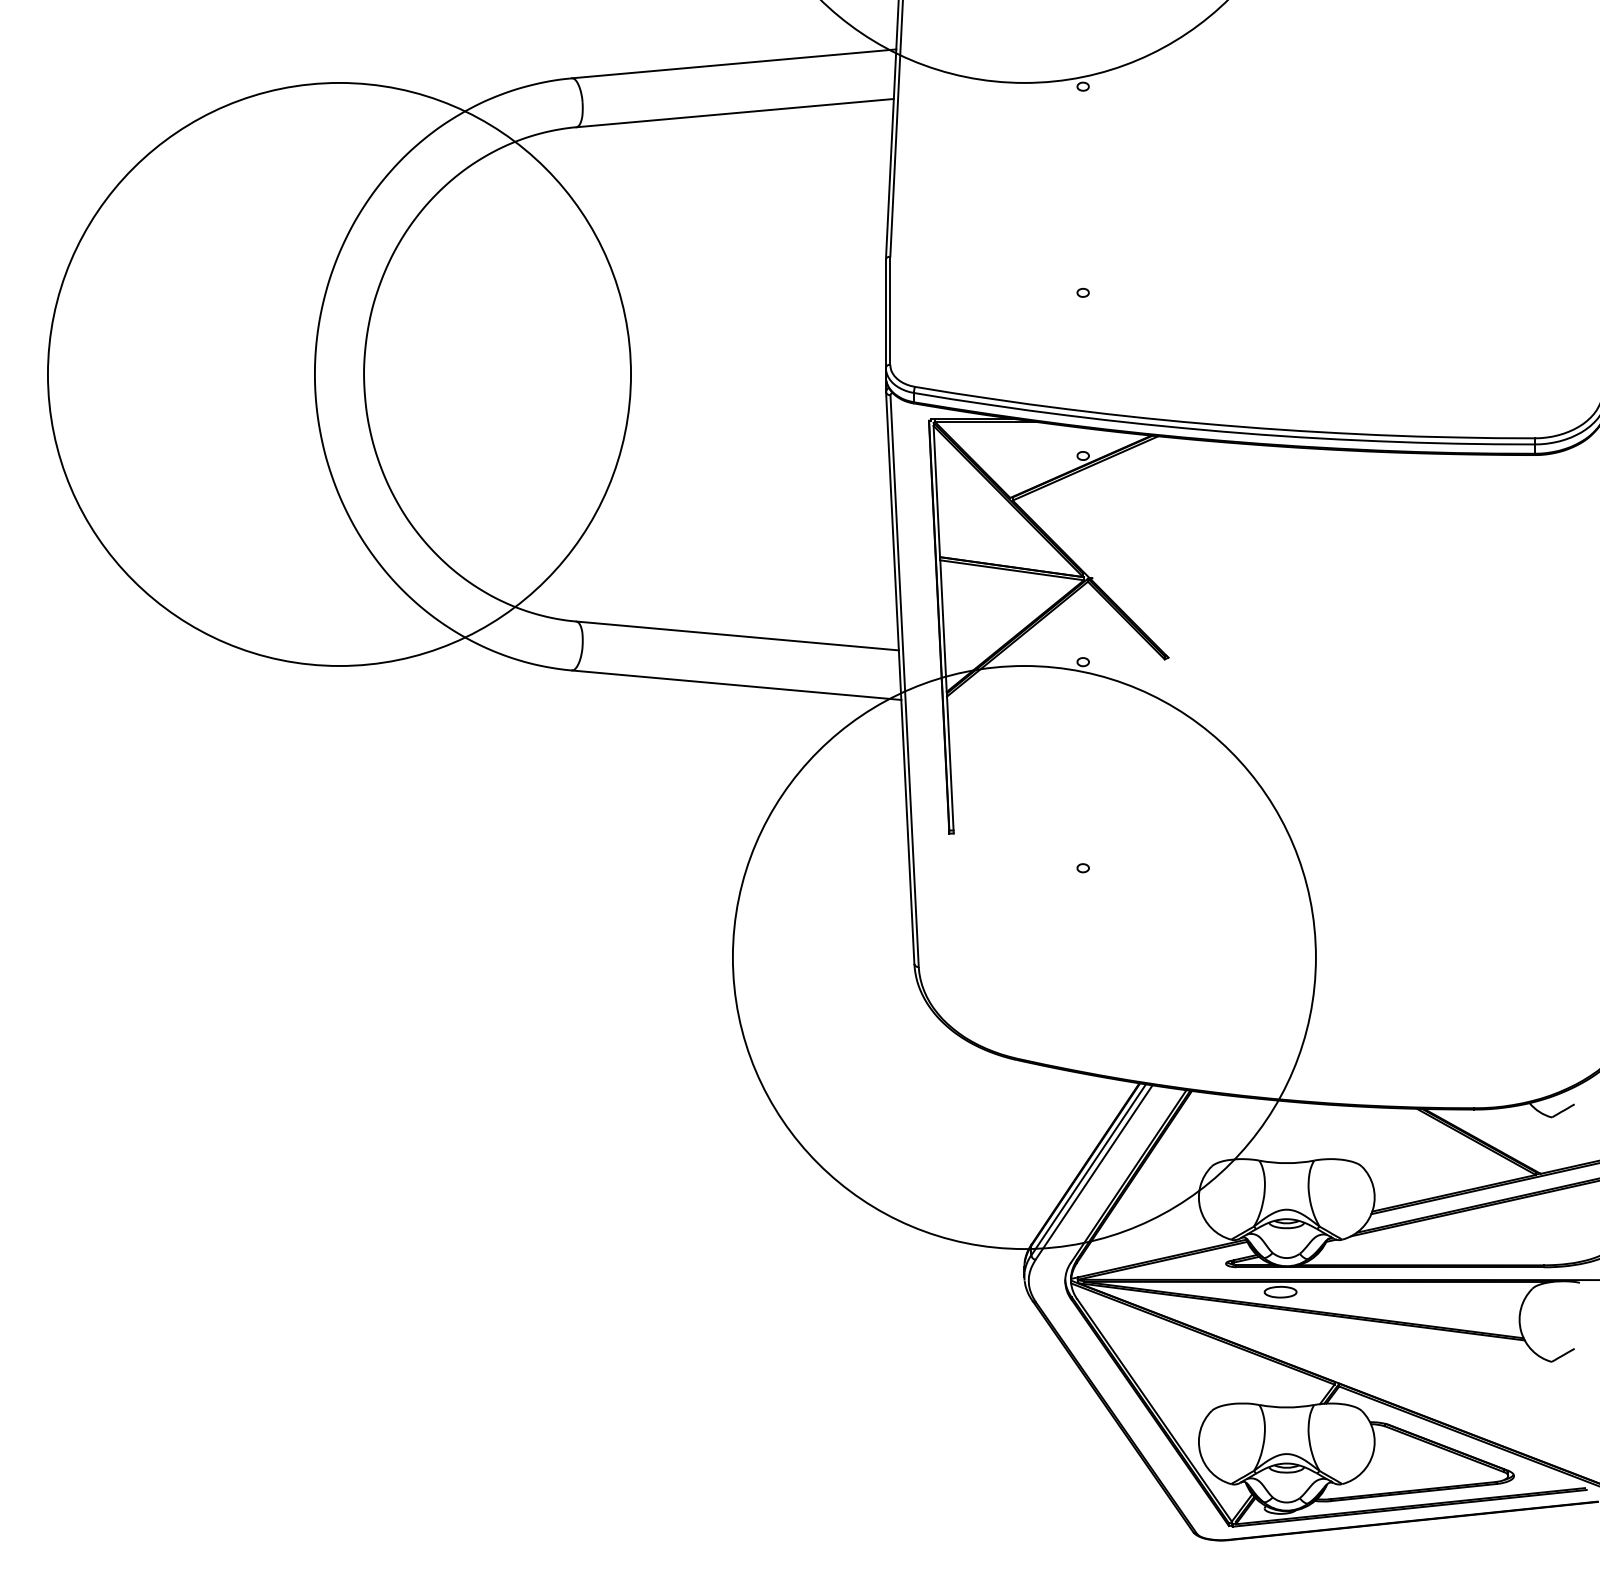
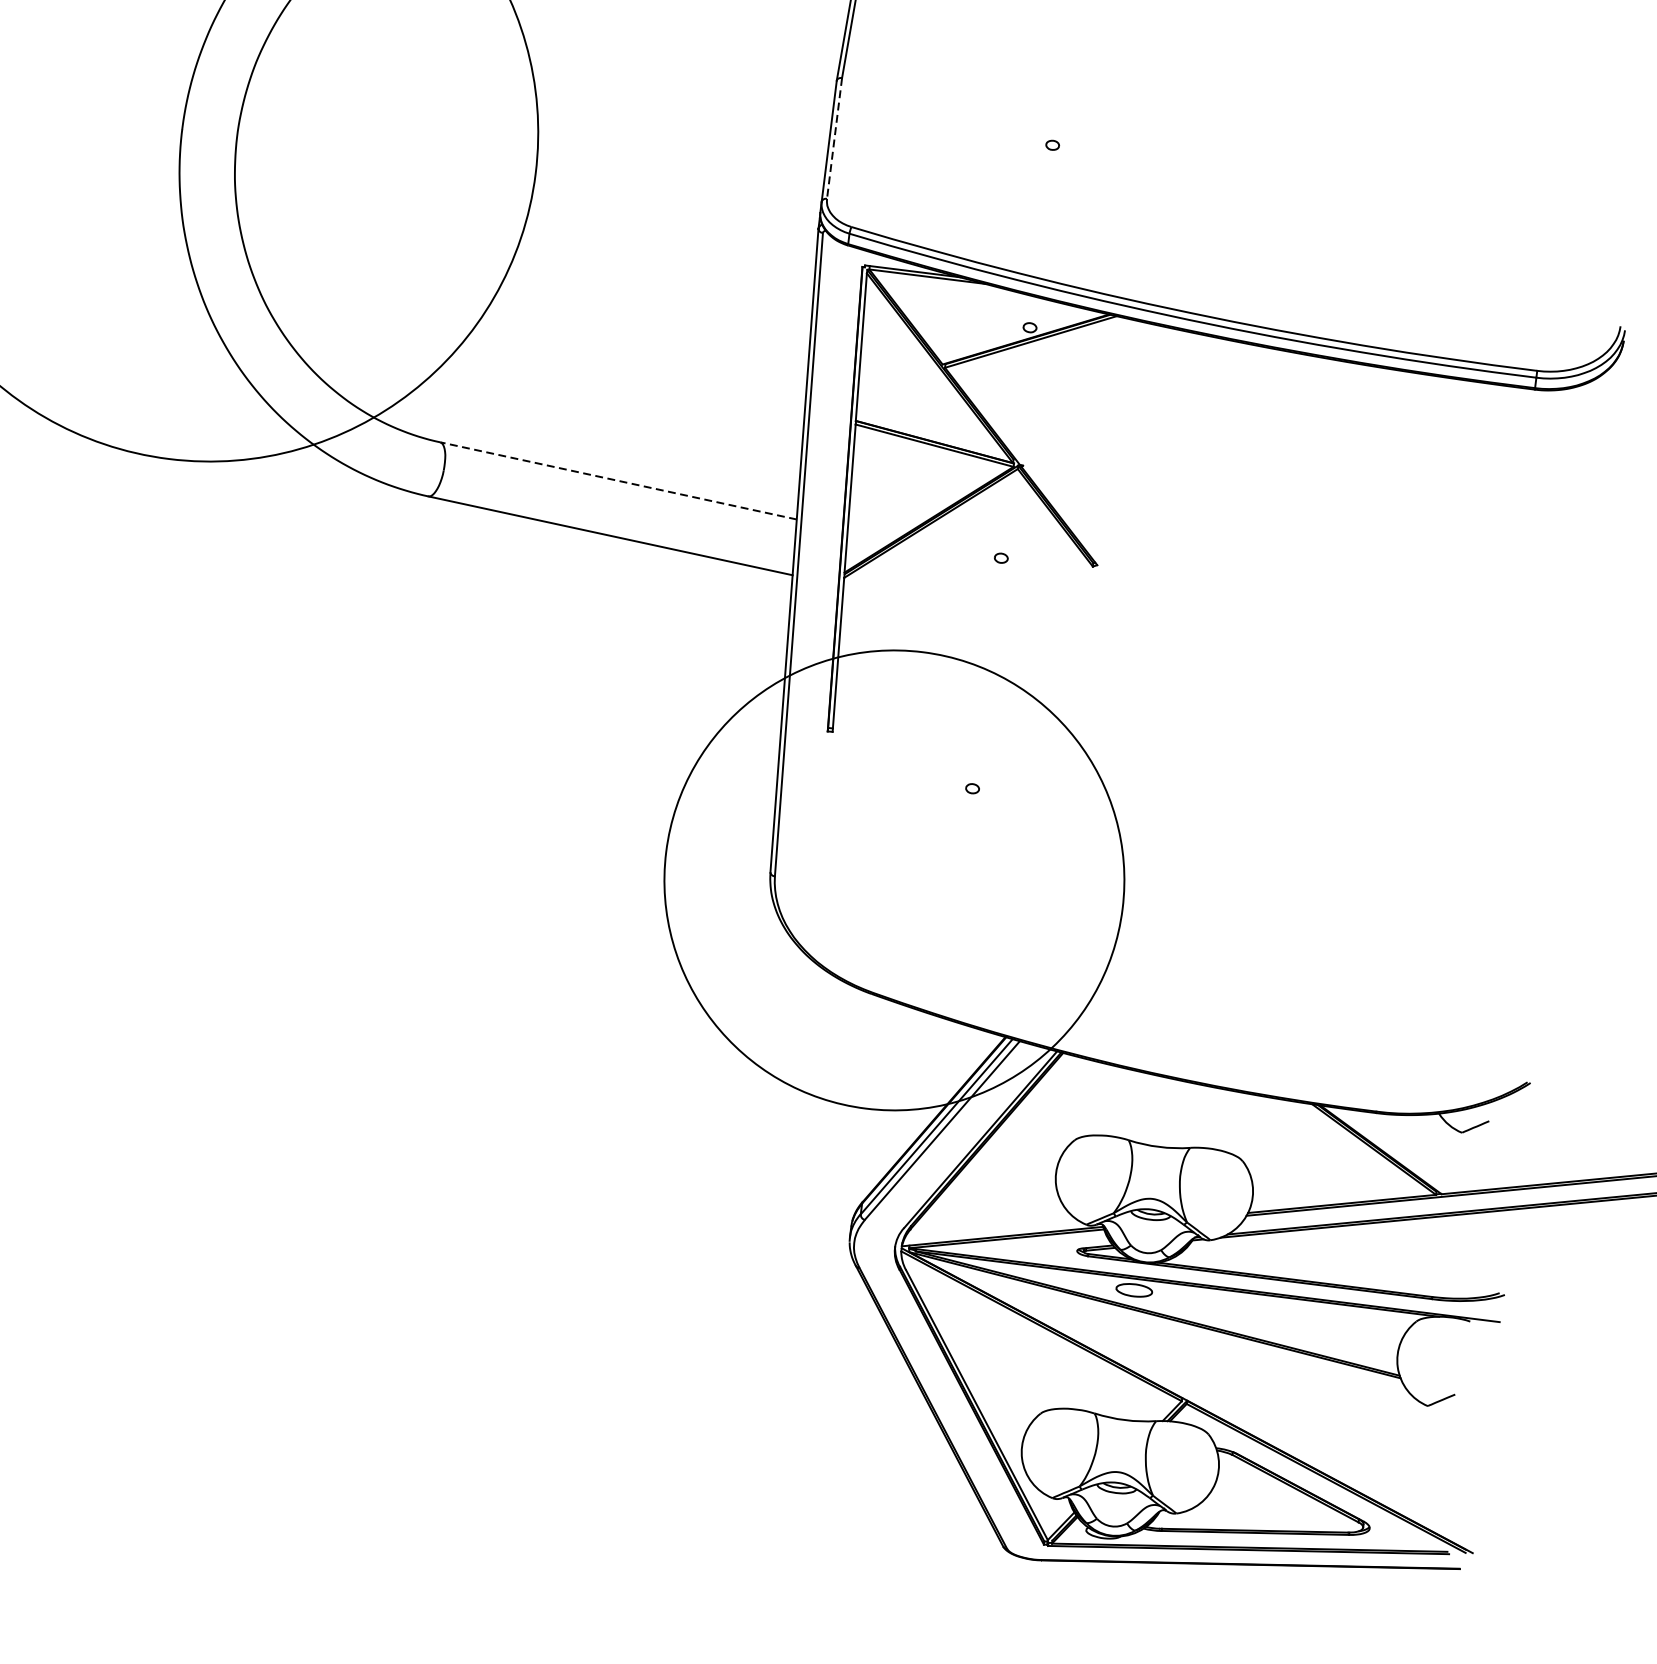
line: (890, 311) -> (834, 139), solid -> dashed
line: (737, 635) -> (618, 480), solid -> dashed
circle: (1023, 957) -> (893, 880), size x0.7

